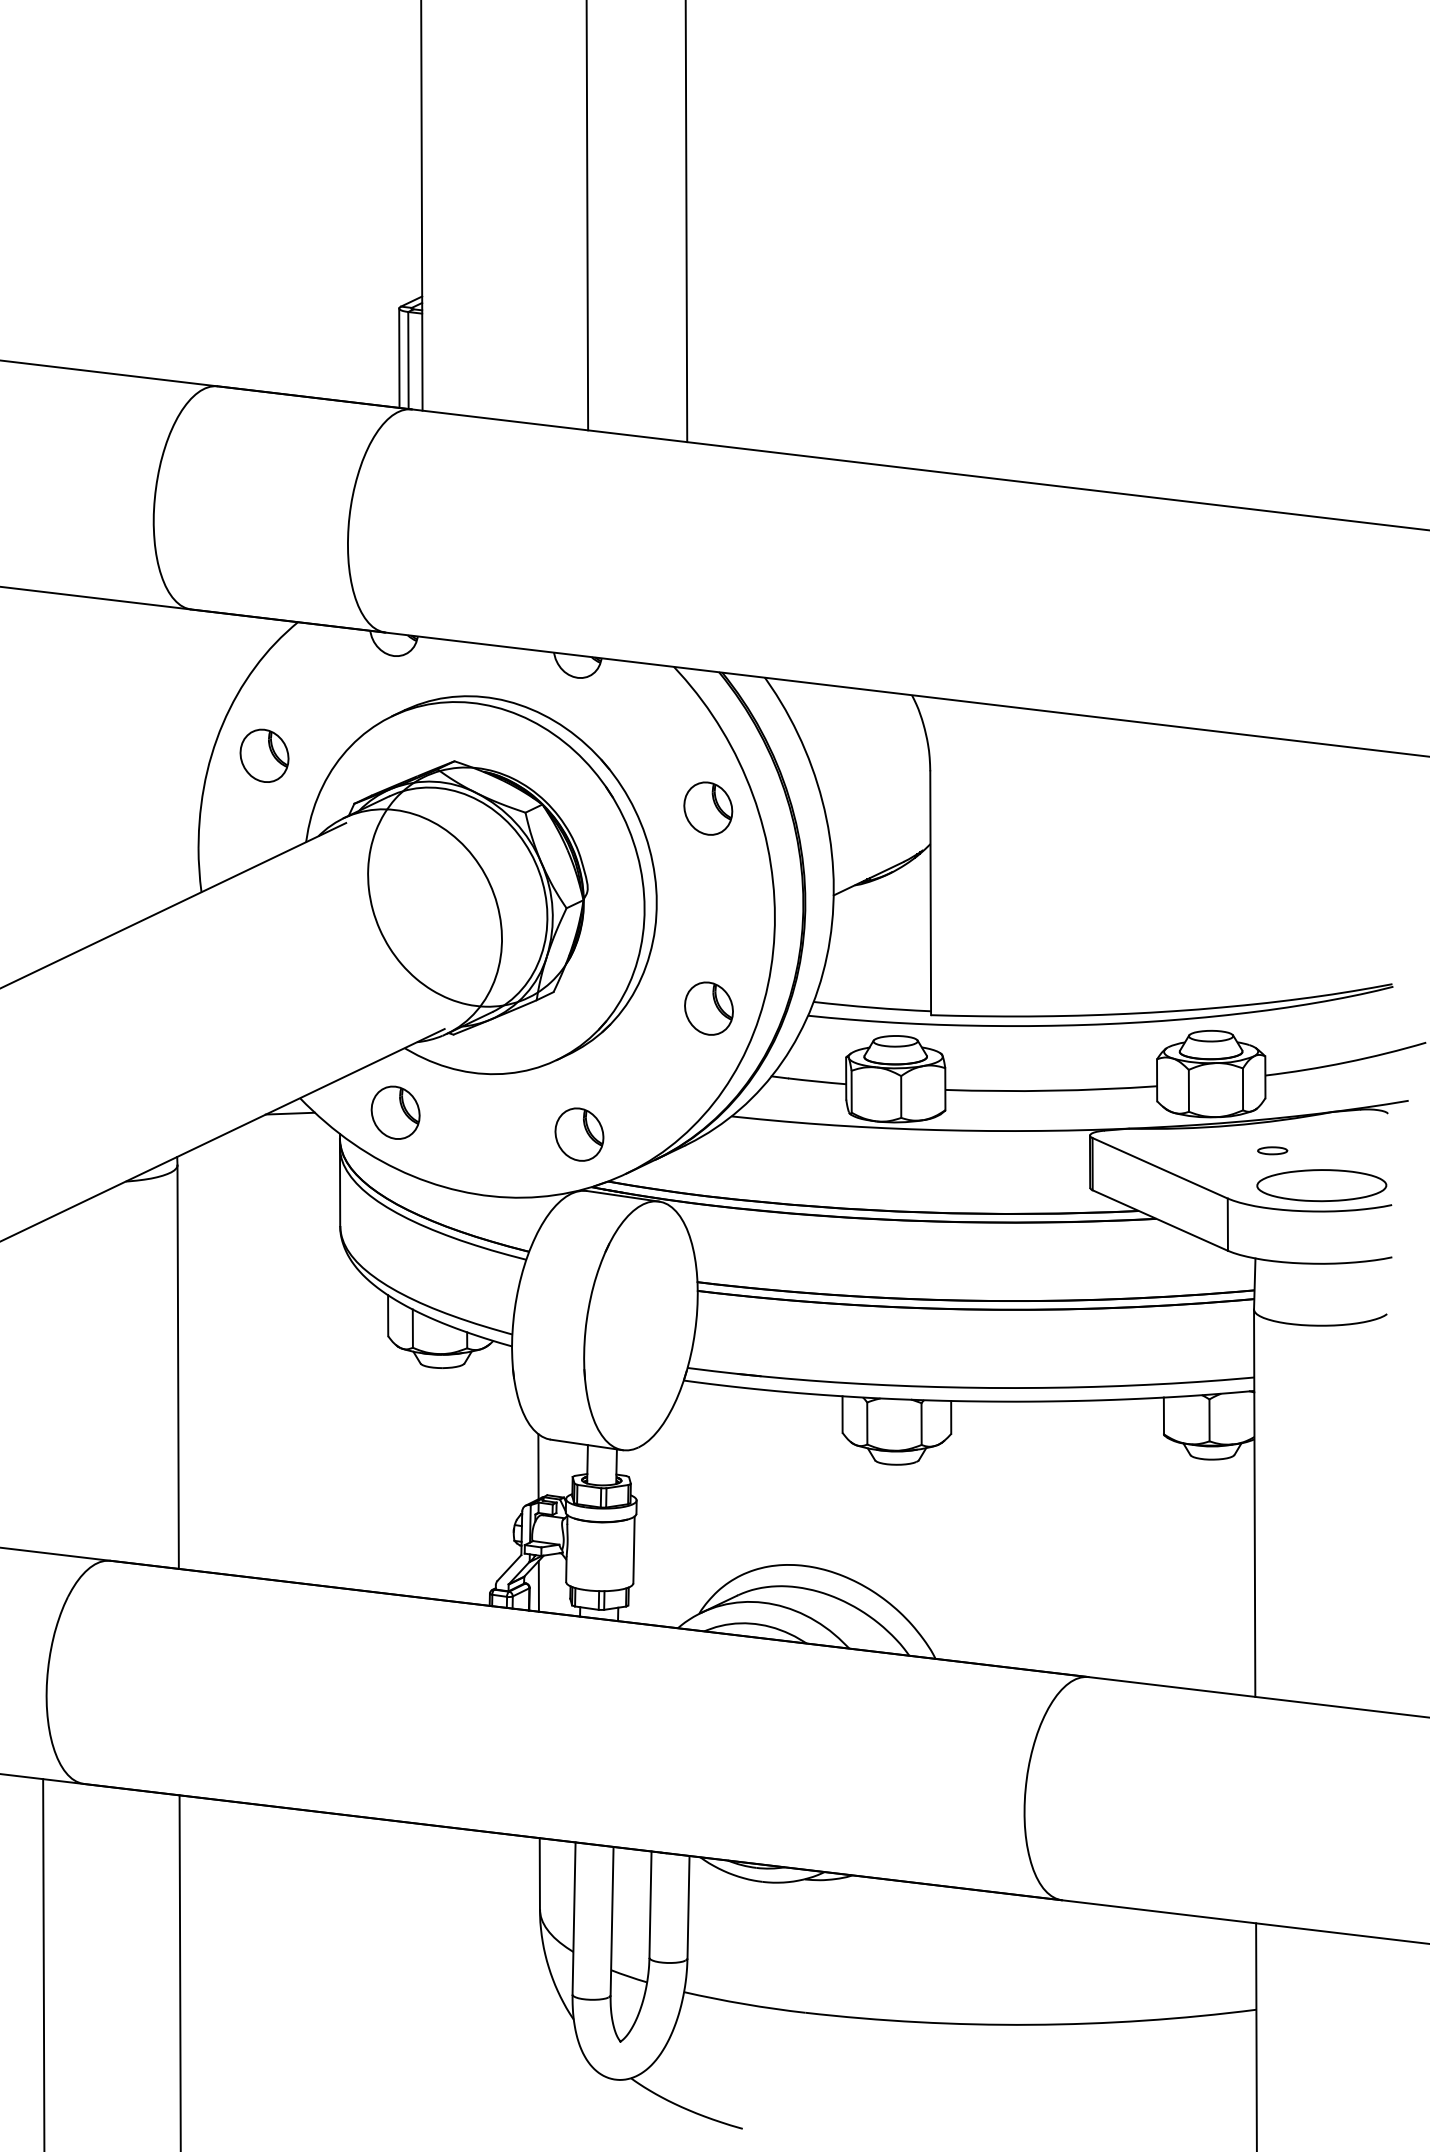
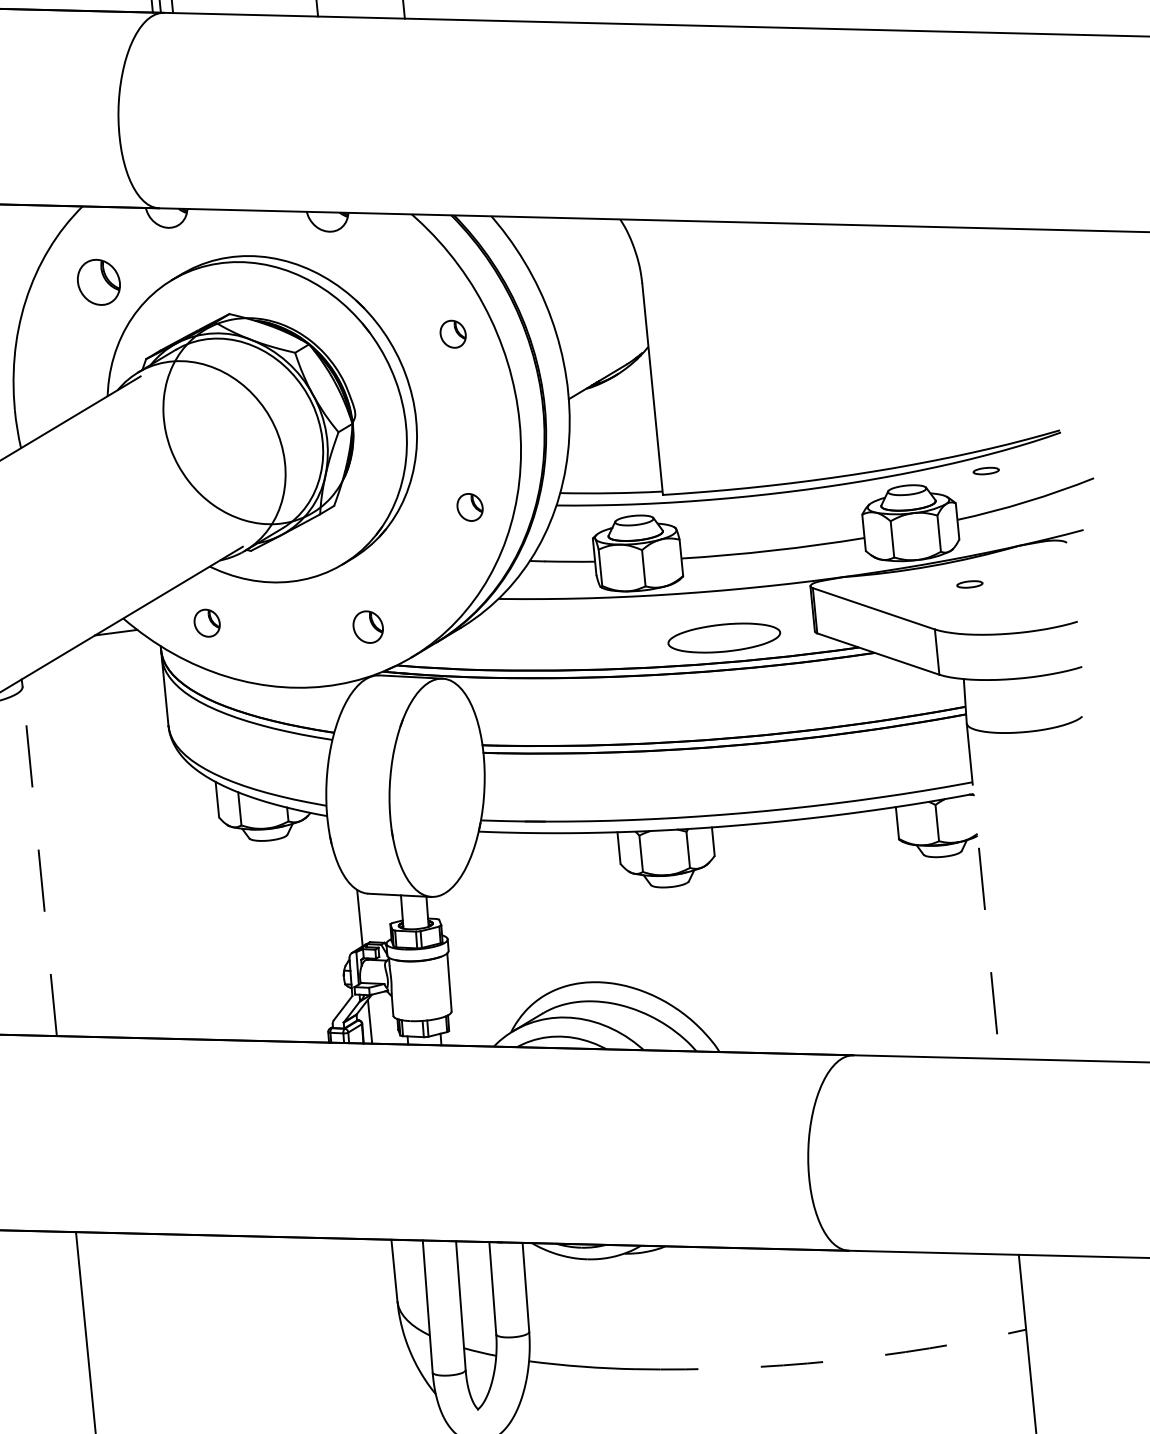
part: (264, 755) -> (98, 282), moved
part: (708, 808) -> (453, 334), size x0.6
part: (708, 1008) -> (469, 507), size x0.6
part: (1303, 1022) -> (986, 470), added
part: (395, 1112) -> (207, 623), size x0.6
part: (579, 1134) -> (368, 627), size x0.7
part: (1321, 1185) -> (724, 638), moved
line: (178, 1367) -> (40, 861), solid -> dashed
line: (1254, 1503) -> (983, 891), solid -> dashed
arc: (1031, 2024) -> (832, 1360), solid -> dashed

